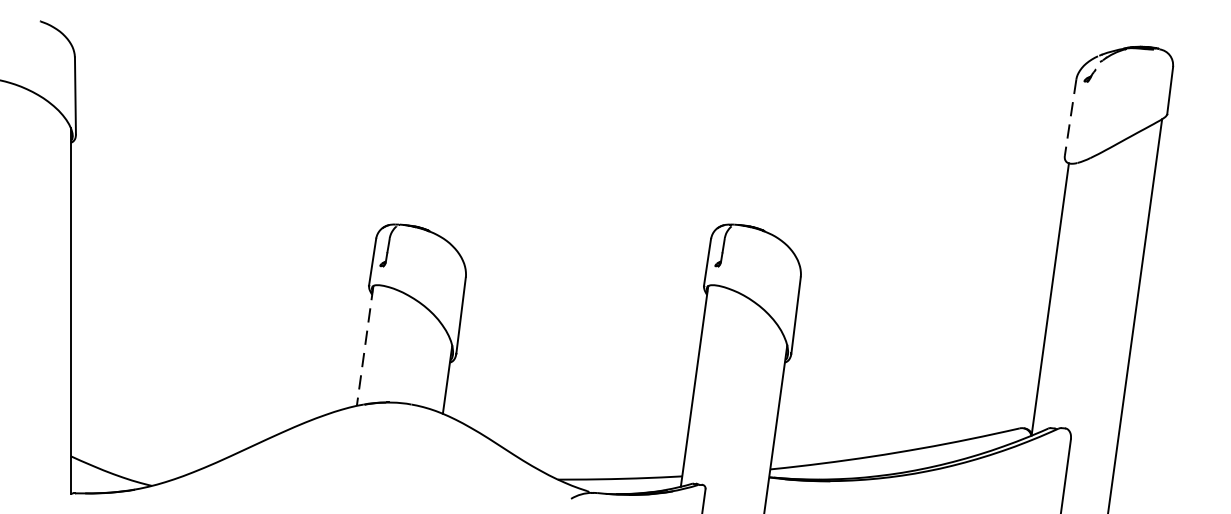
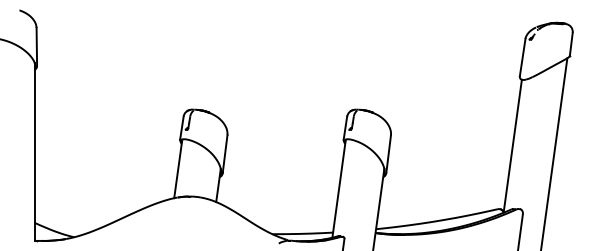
line: (1070, 117) -> (522, 57), dashed -> solid
line: (365, 345) -> (178, 168), dashed -> solid

